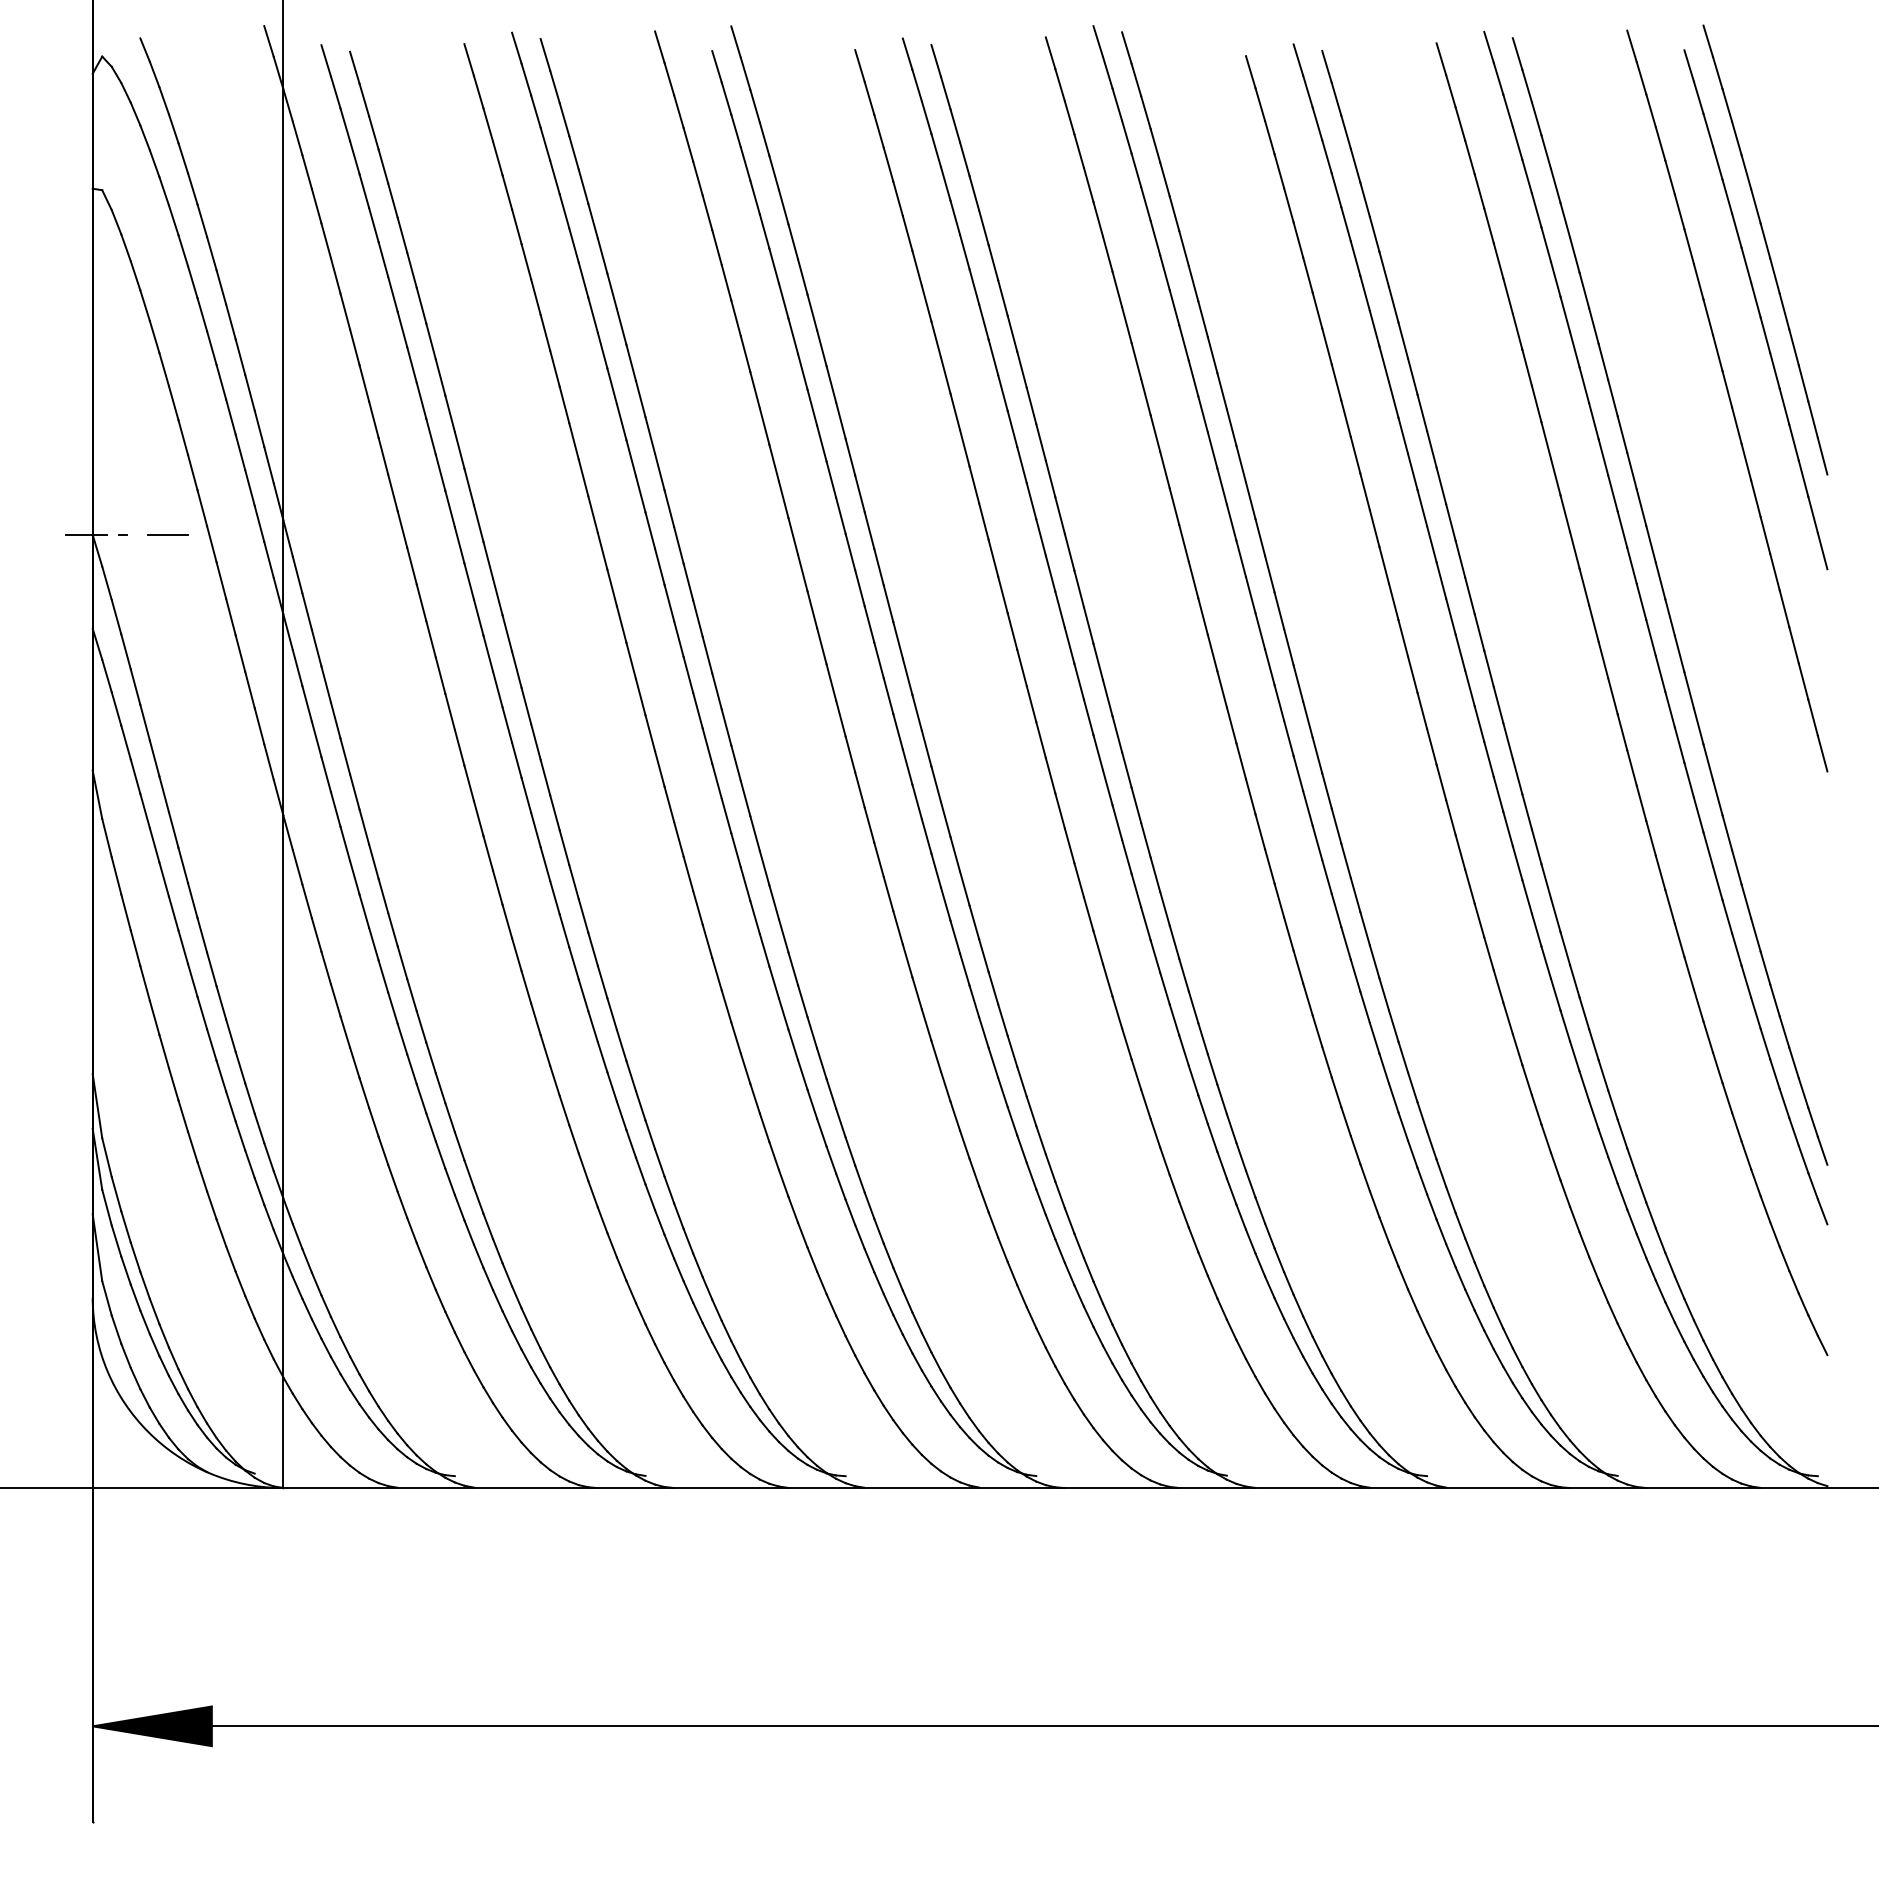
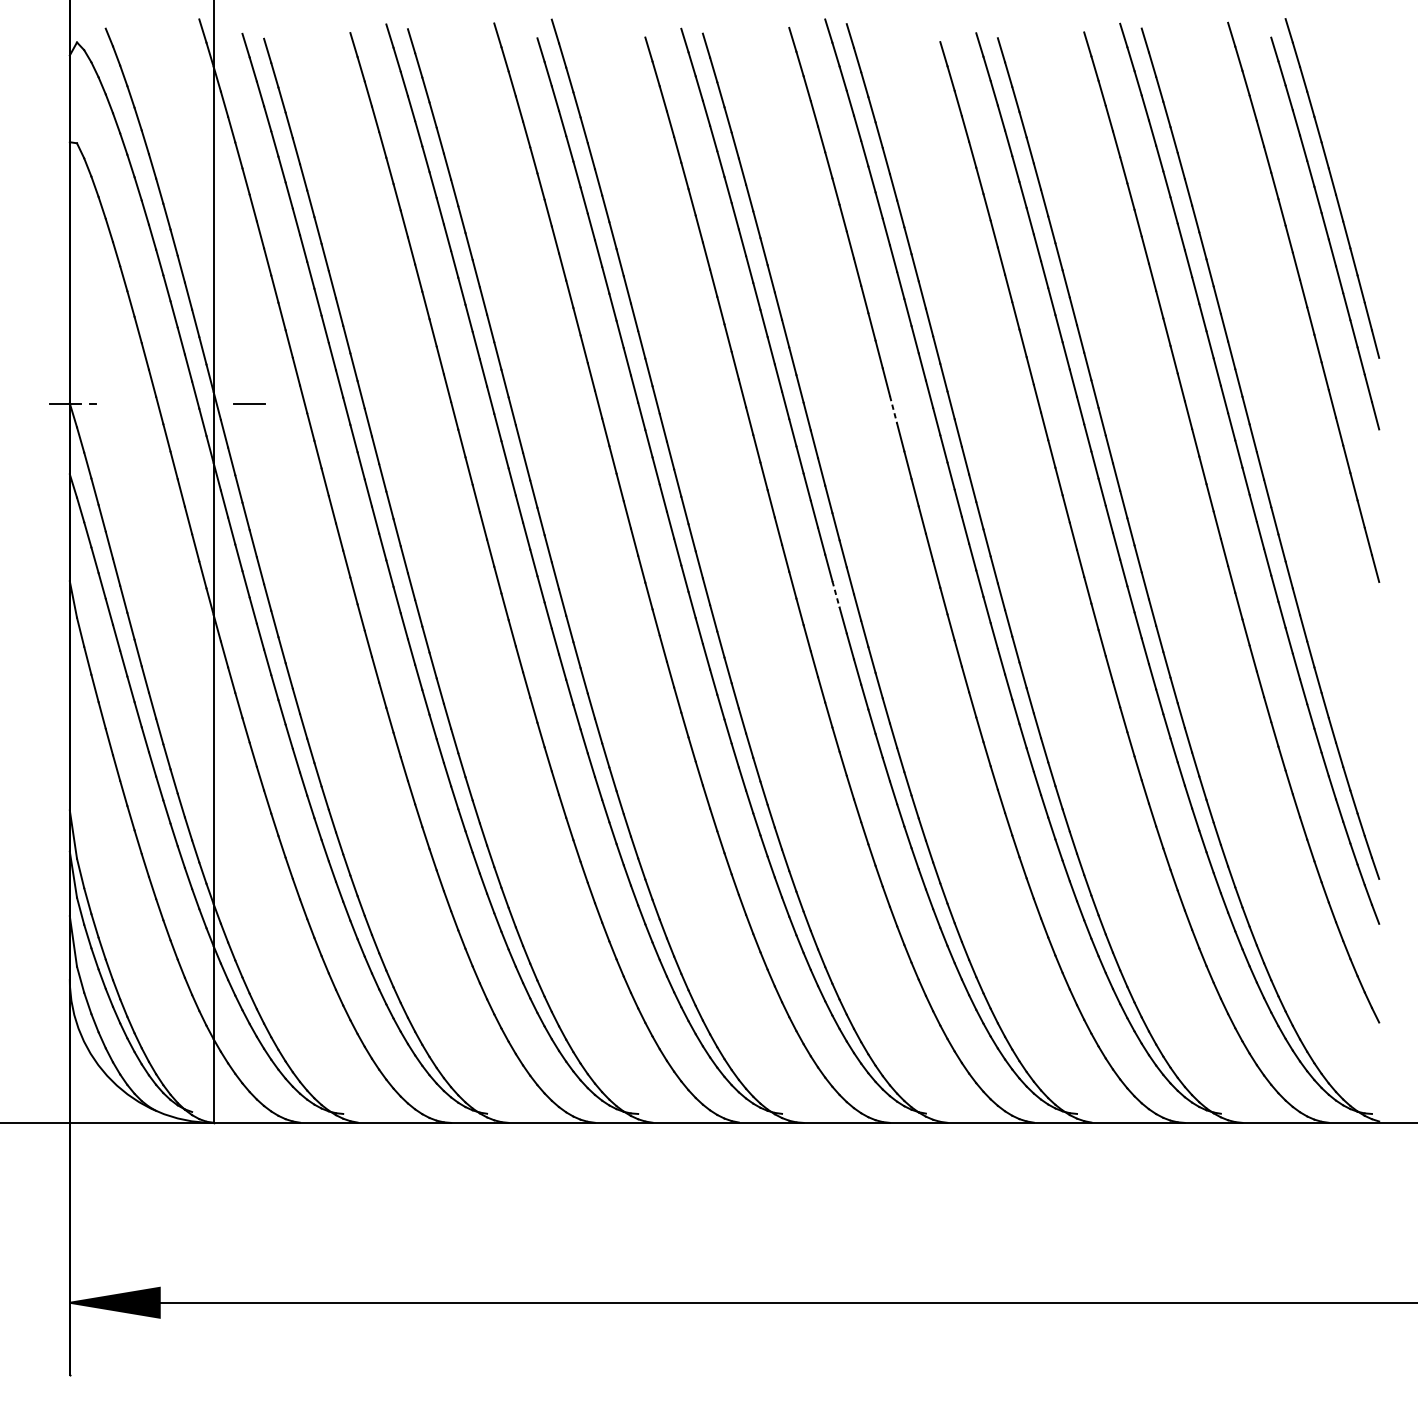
line: (167, 534) -> (249, 403), moved
line: (1184, 543) -> (893, 409), solid -> dashed
line: (1107, 788) -> (835, 594), solid -> dashed

